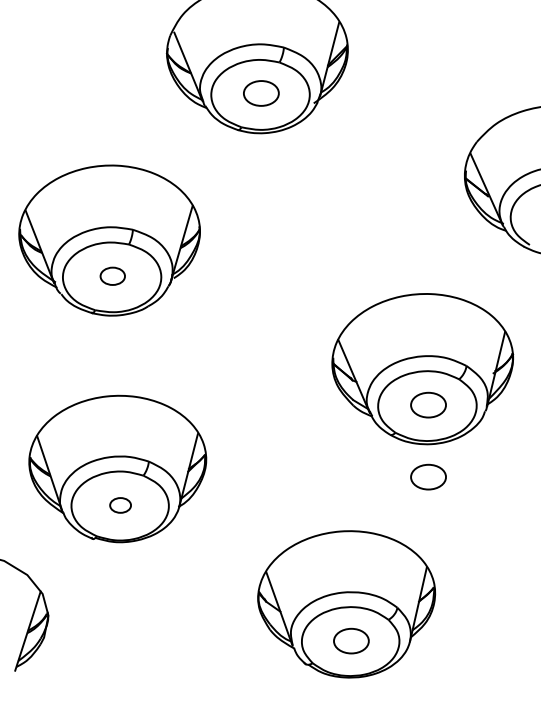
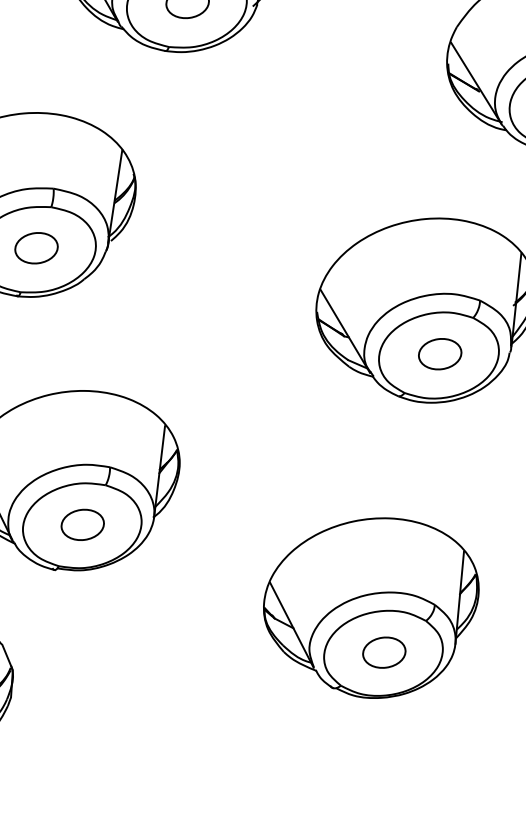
part: (112, 276) -> (36, 248), size x1.43
part: (428, 476) -> (451, 440), removed
part: (120, 505) -> (82, 525), size x1.67

